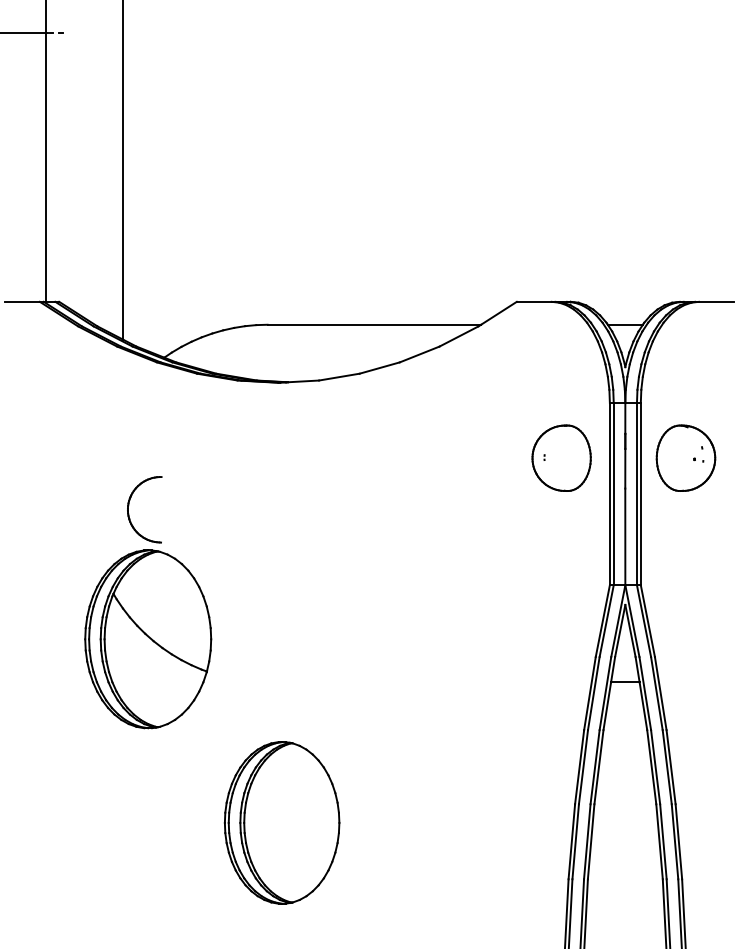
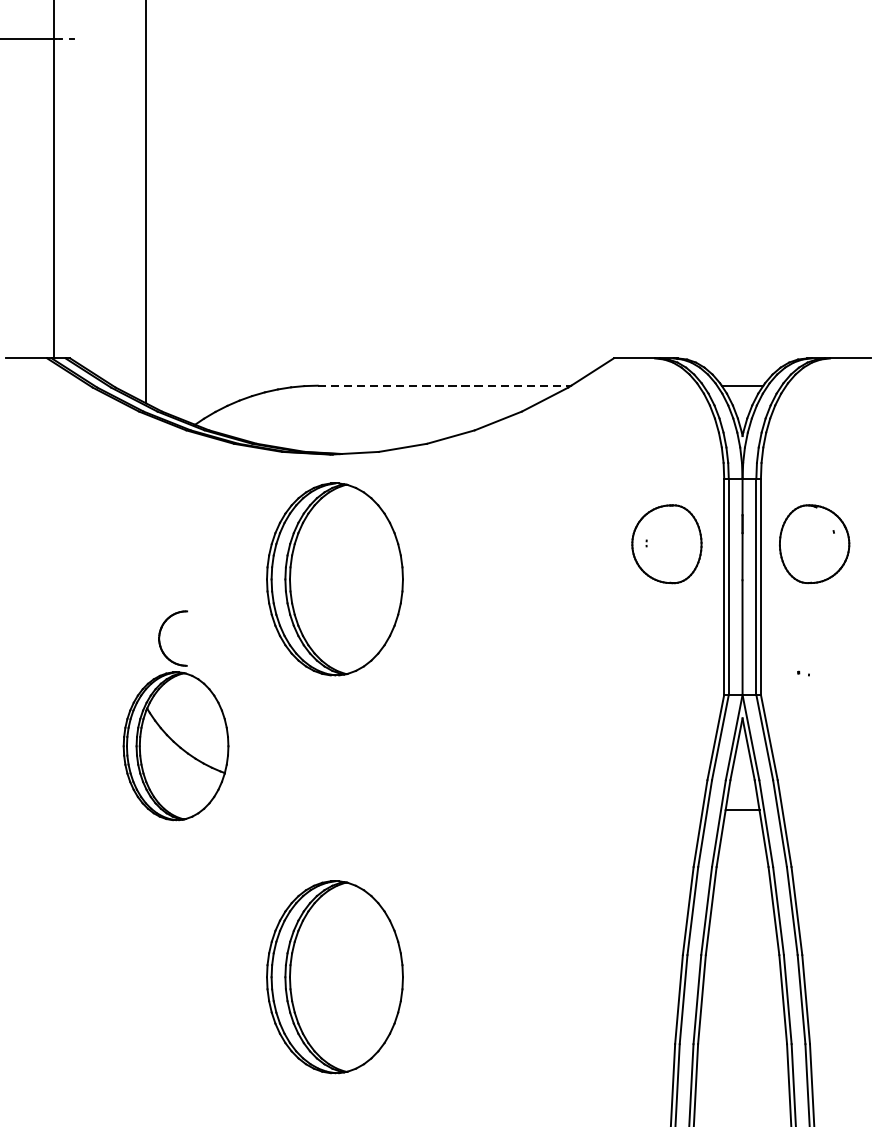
line: (374, 324) -> (444, 385), solid -> dashed
part: (698, 459) -> (803, 672), moved
part: (281, 487) -> (334, 578), added
part: (148, 602) -> (176, 715), size x0.7

